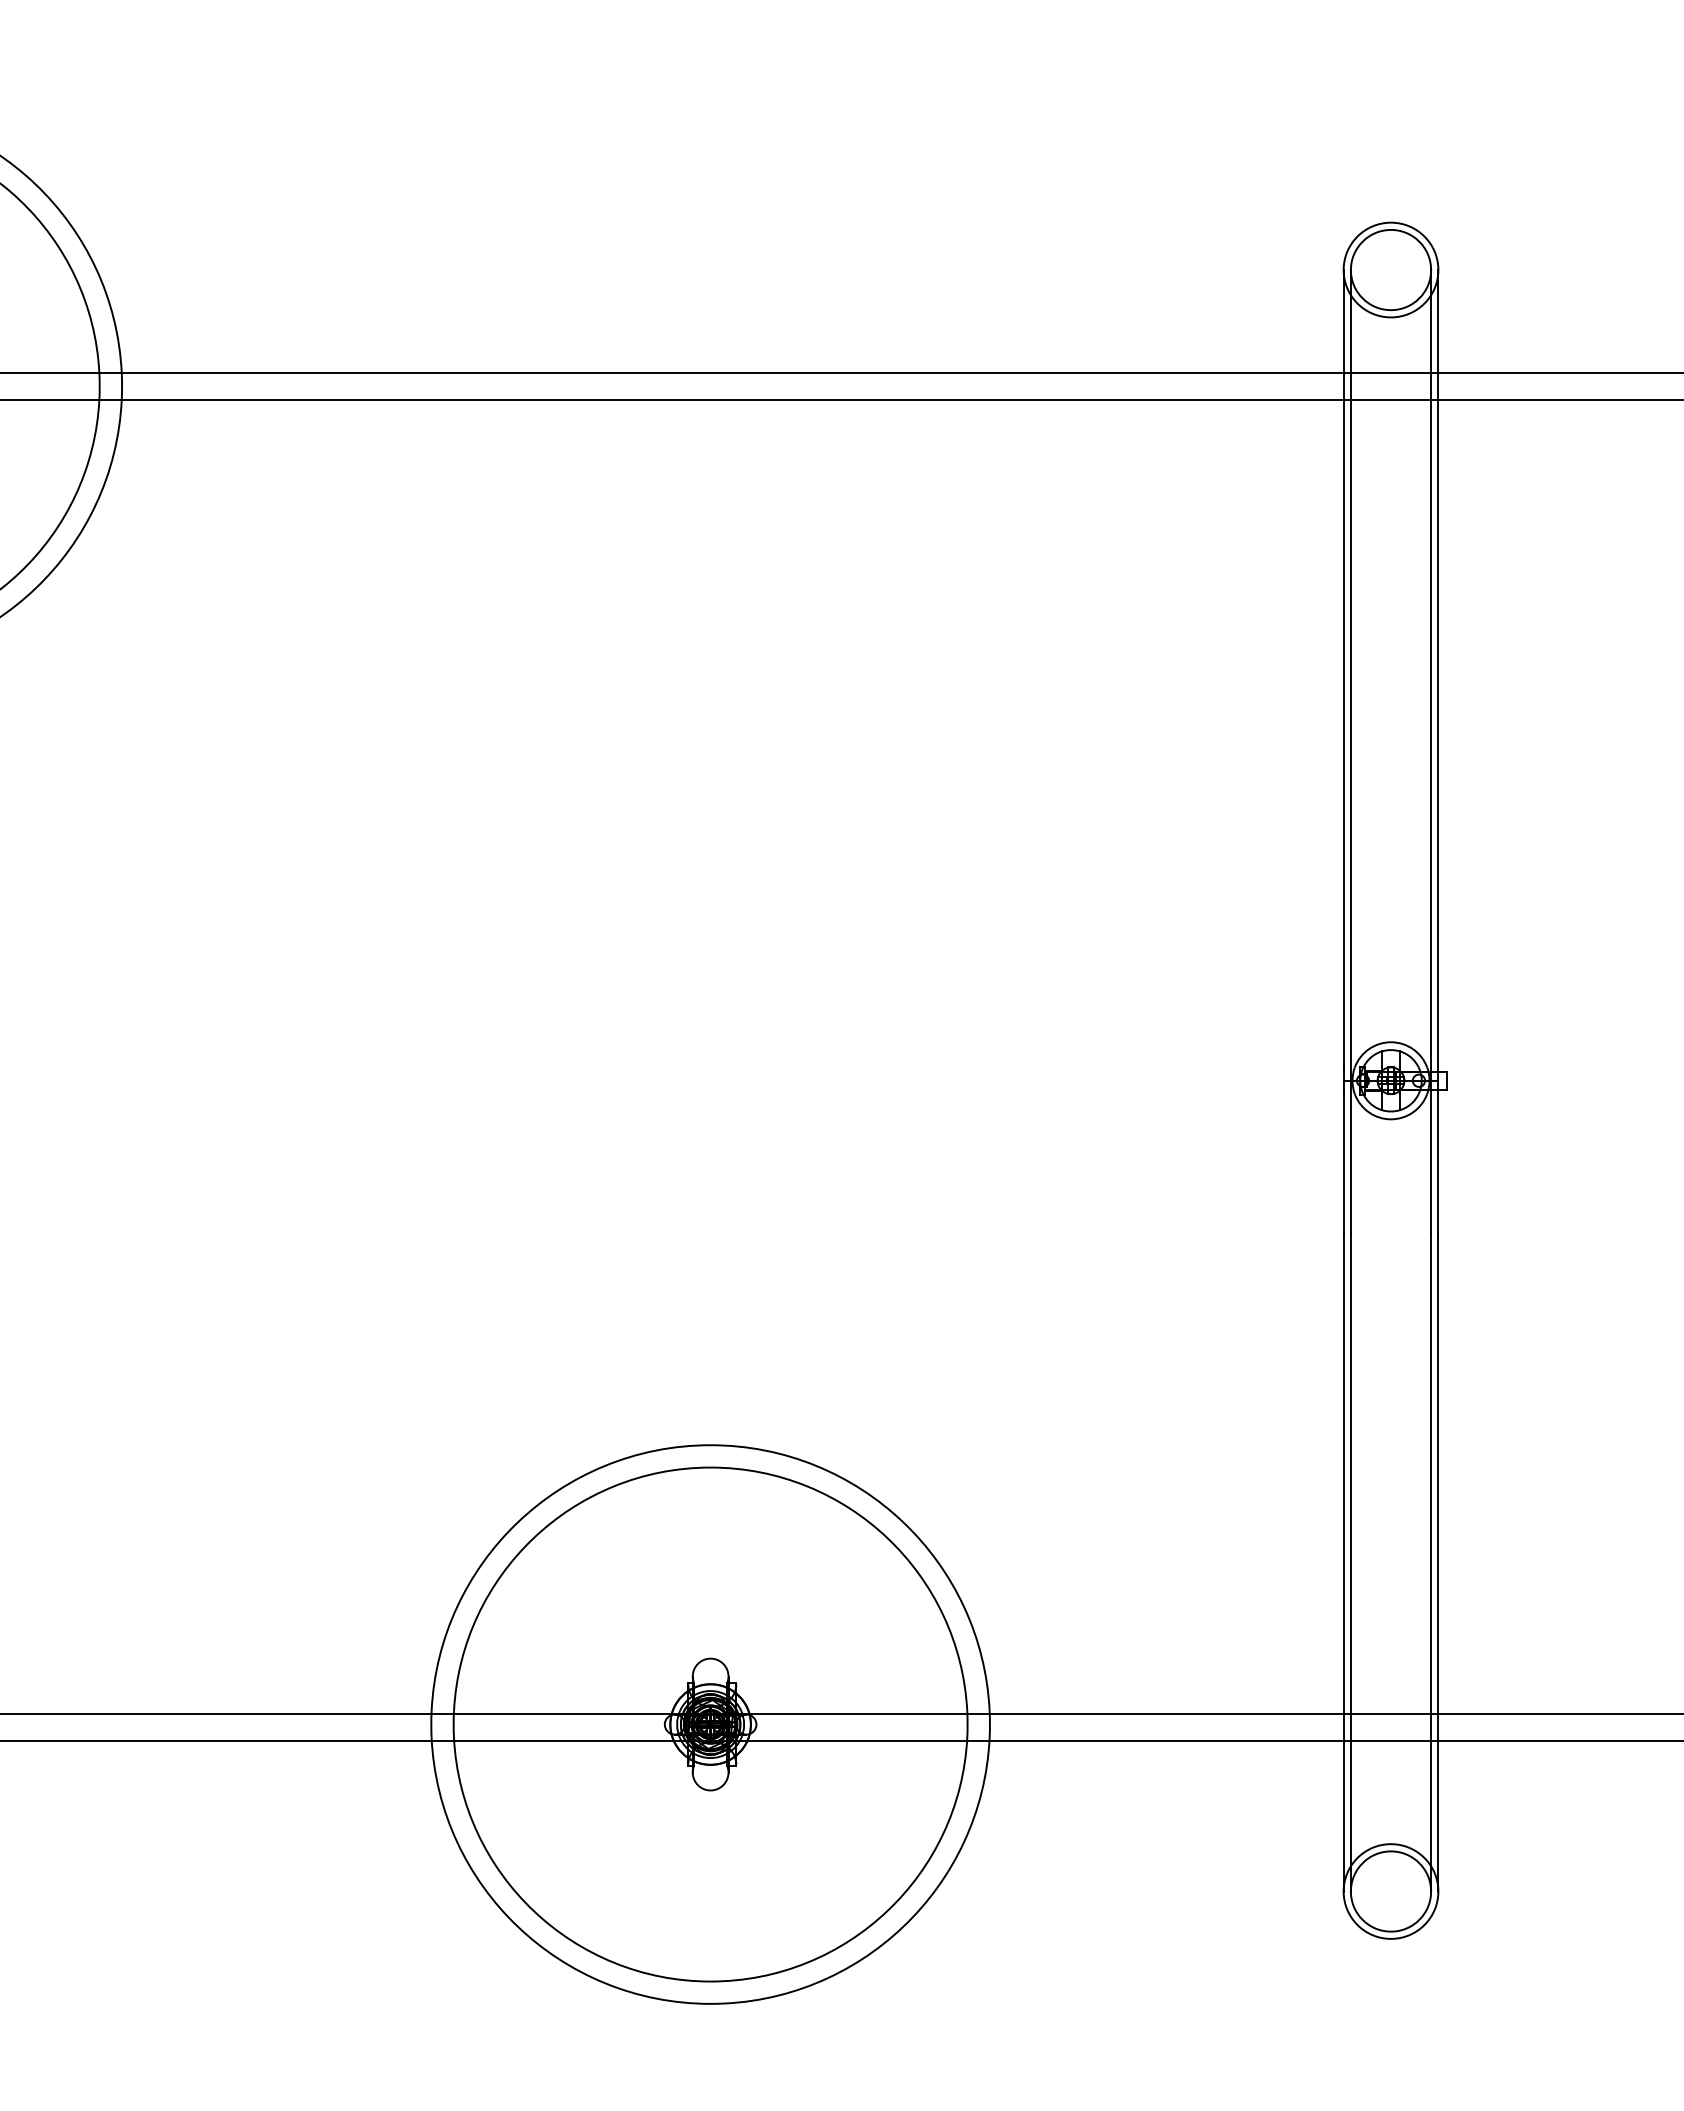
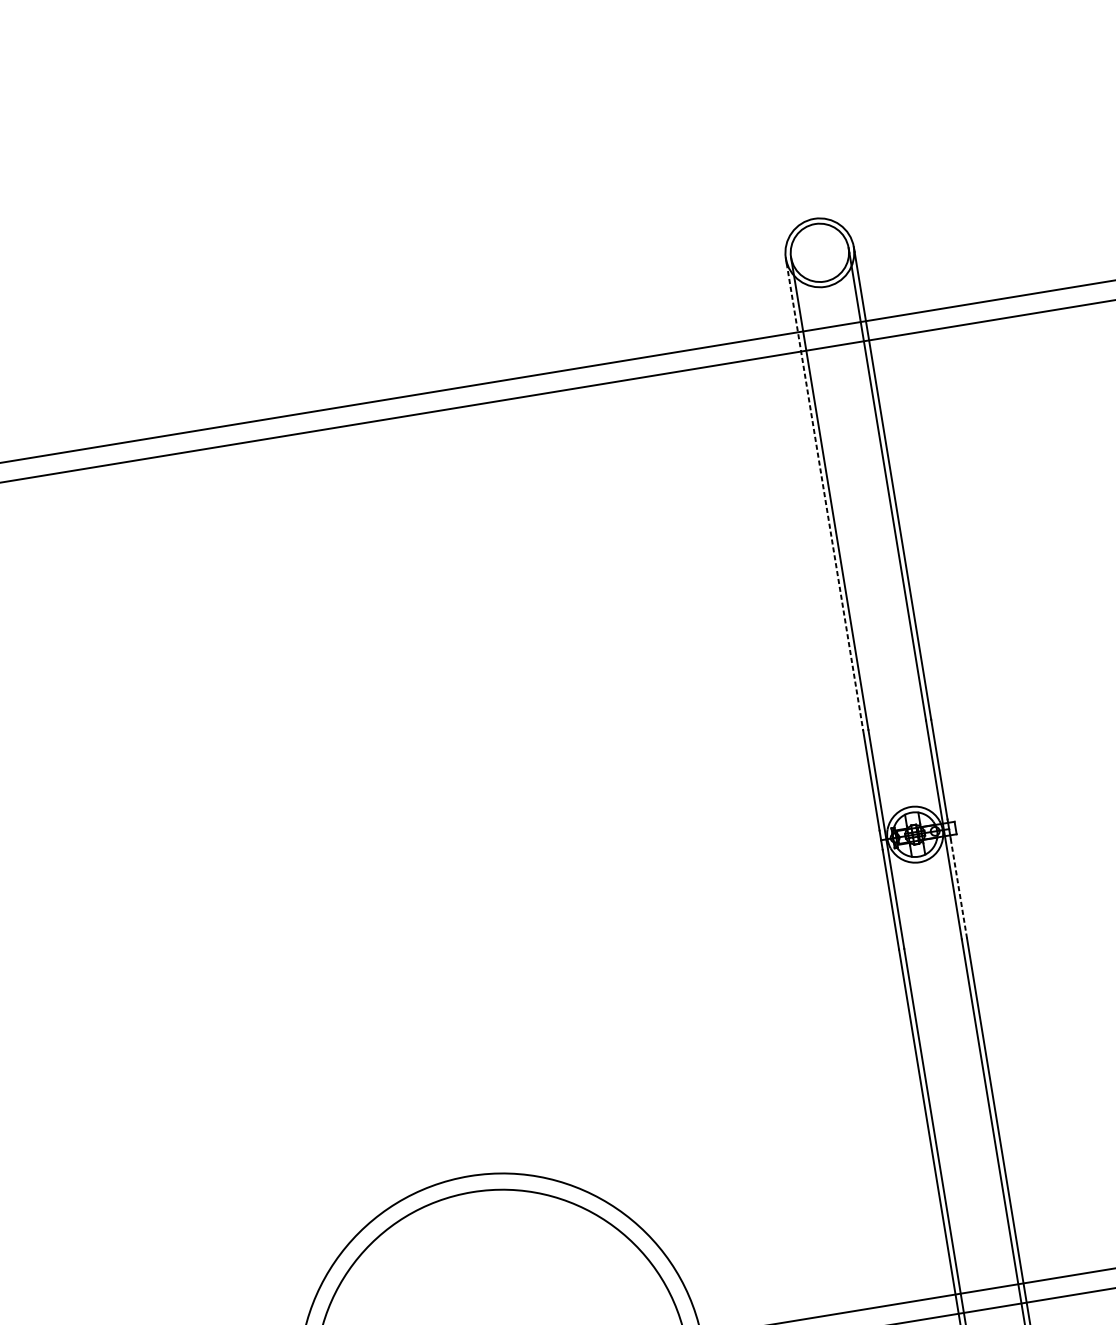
line: (1343, 602) -> (824, 497), solid -> dashed
line: (1438, 1163) -> (958, 888), solid -> dashed

